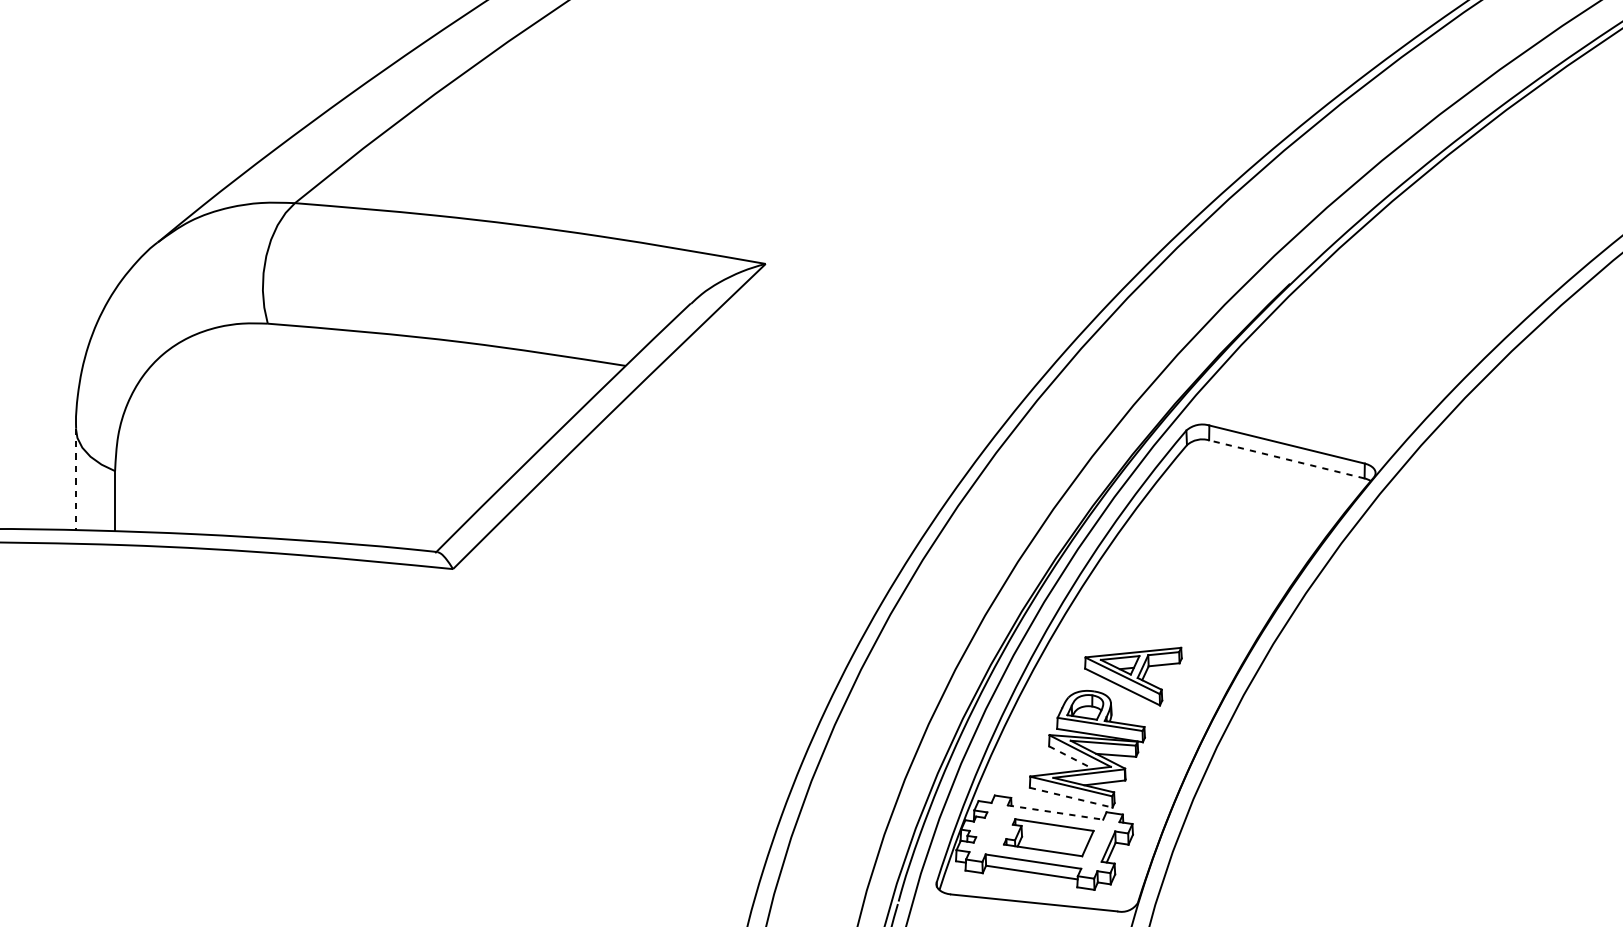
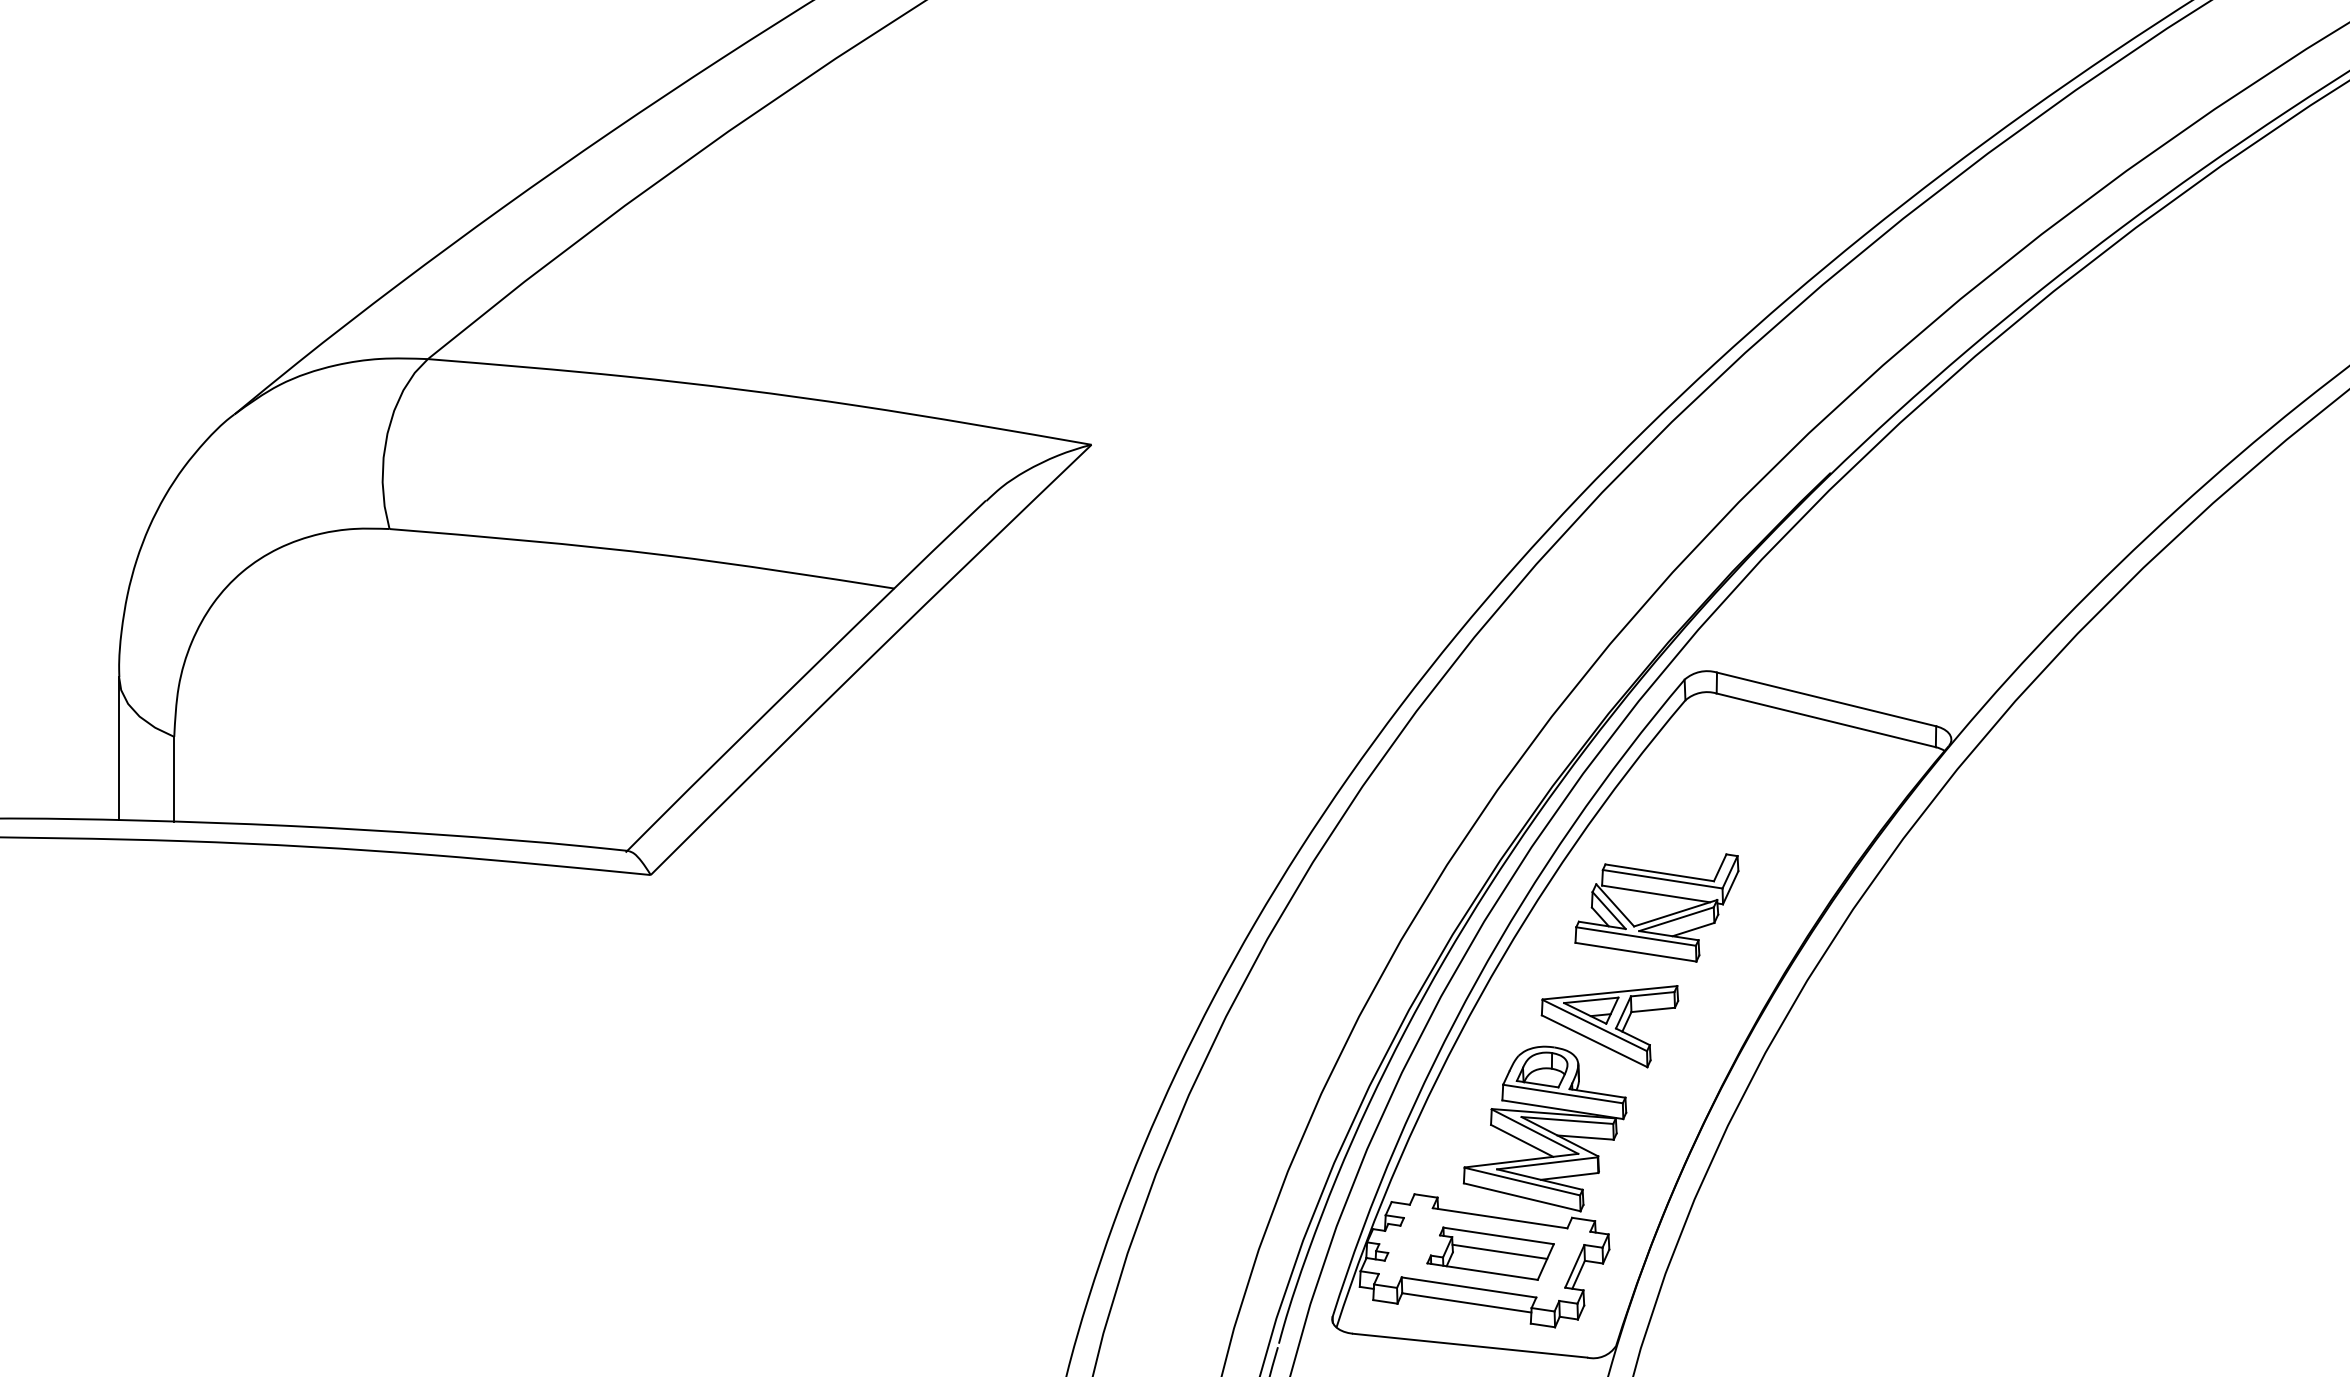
line: (1287, 459) -> (1826, 720), dashed -> solid
line: (76, 479) -> (119, 748), dashed -> solid
part: (1166, 592) -> (1656, 907), added
line: (1071, 757) -> (1522, 1140), dashed -> solid
line: (1071, 797) -> (1522, 1197), dashed -> solid
line: (1055, 812) -> (1500, 1218), dashed -> solid
line: (1055, 836) -> (1499, 1251), added

